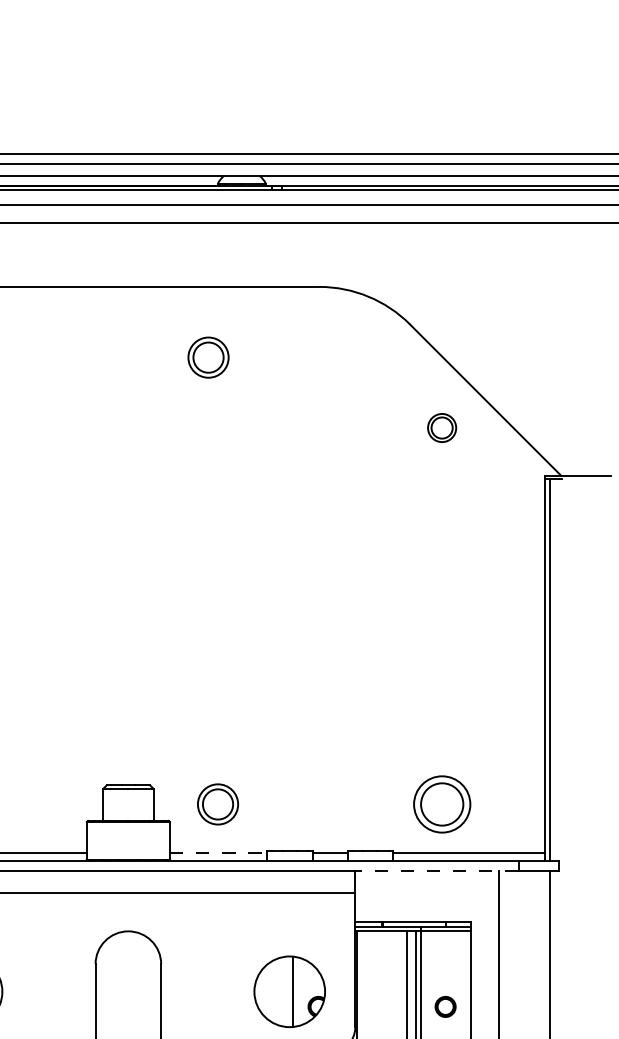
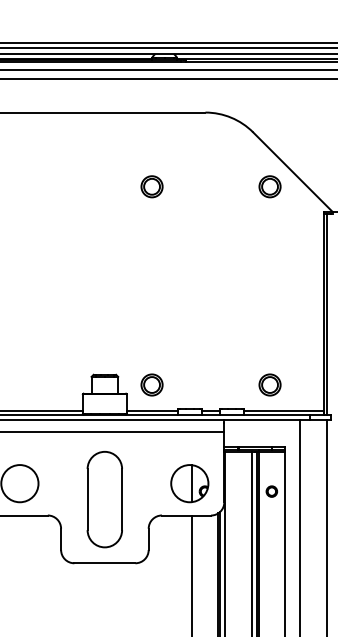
part: (207, 357) -> (151, 186), moved
part: (441, 427) -> (269, 186), size x1.43
part: (441, 803) -> (269, 384), size x0.71
line: (218, 852) -> (152, 410), dashed -> solid
line: (437, 869) -> (267, 419), dashed -> solid

